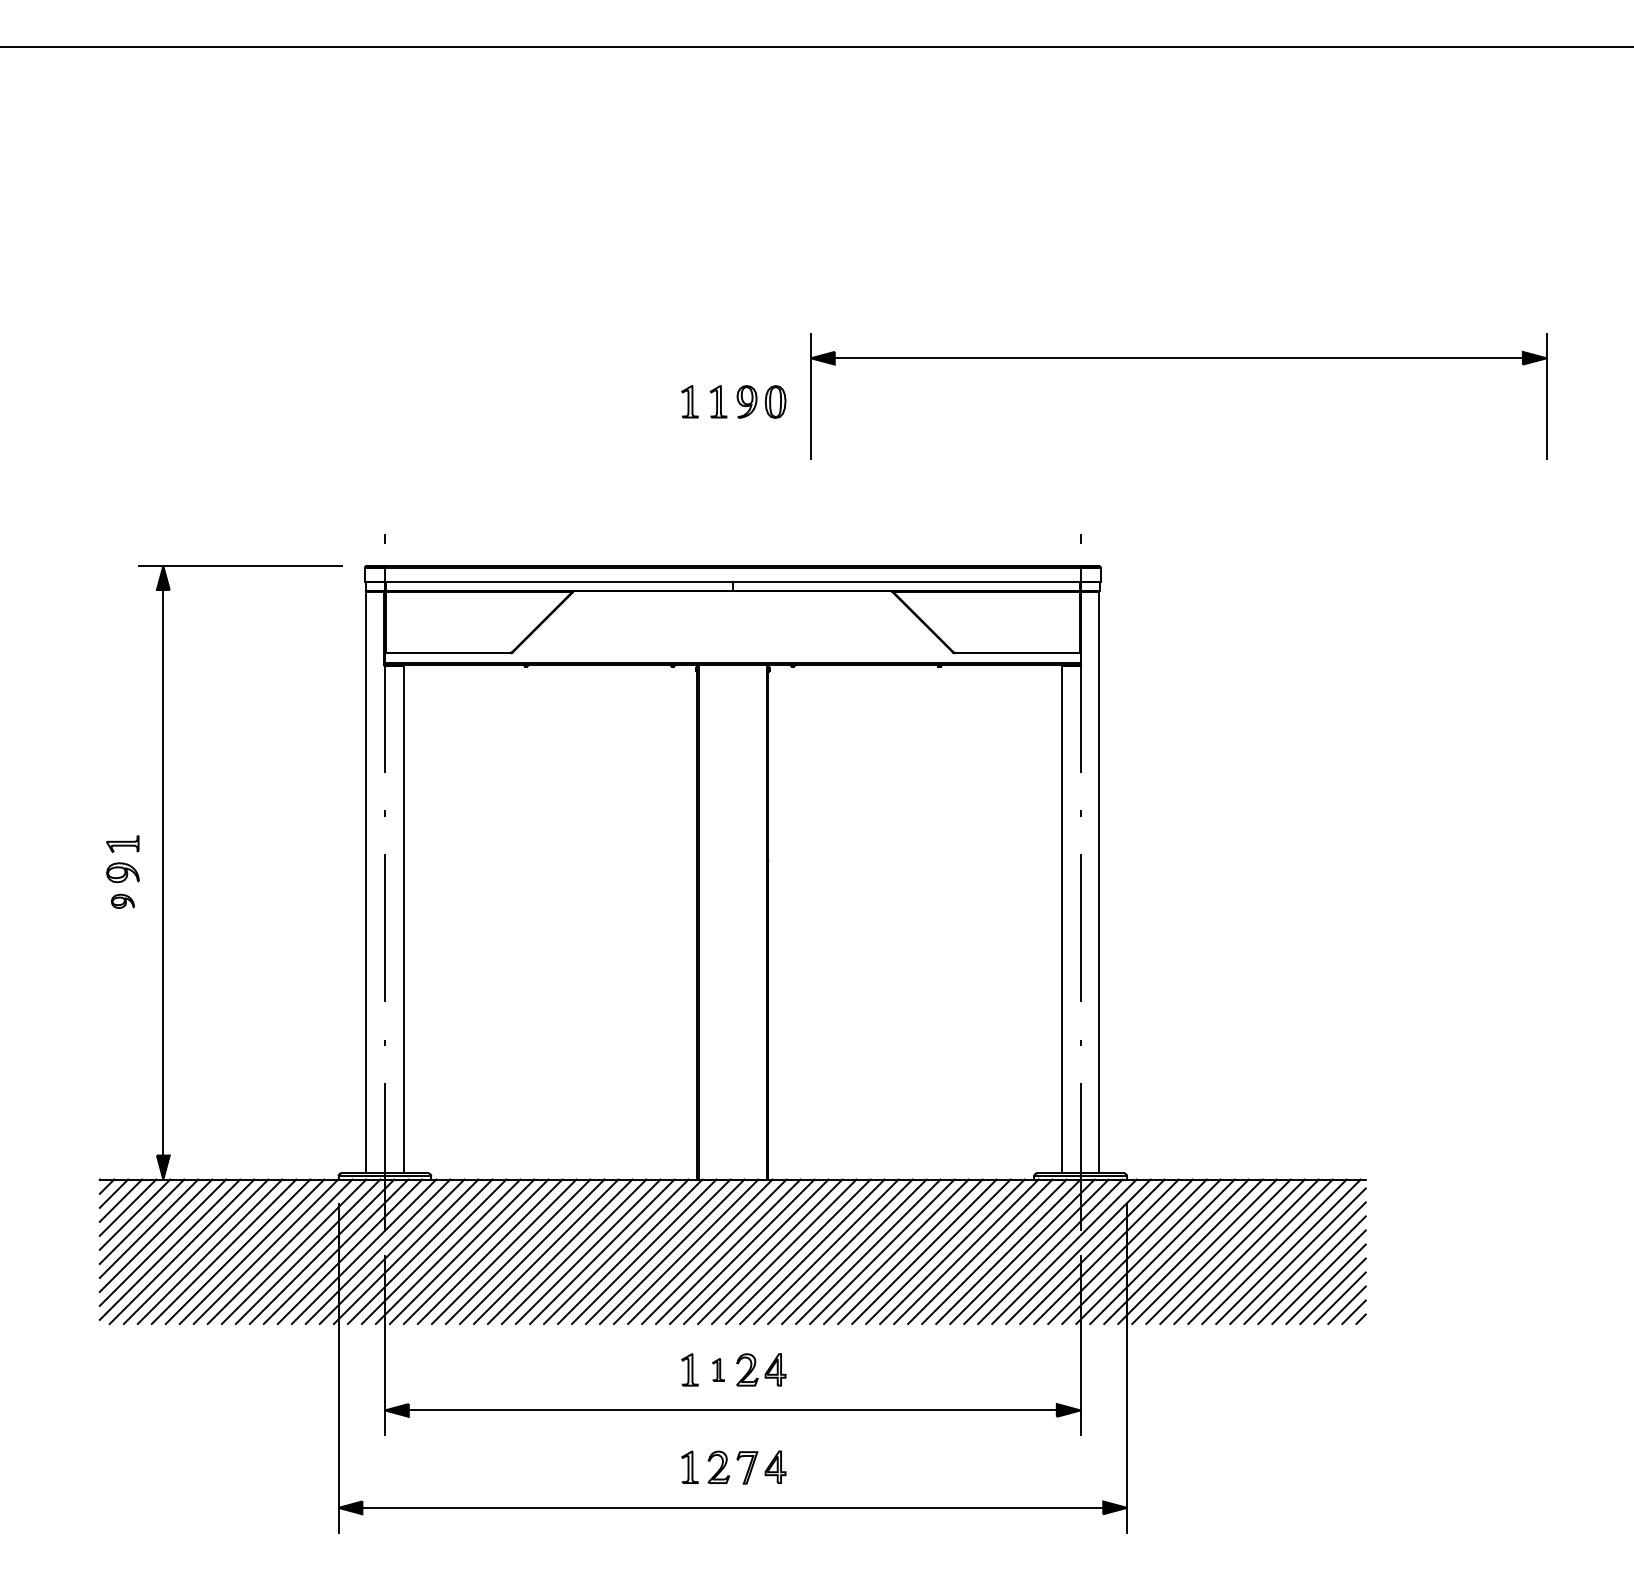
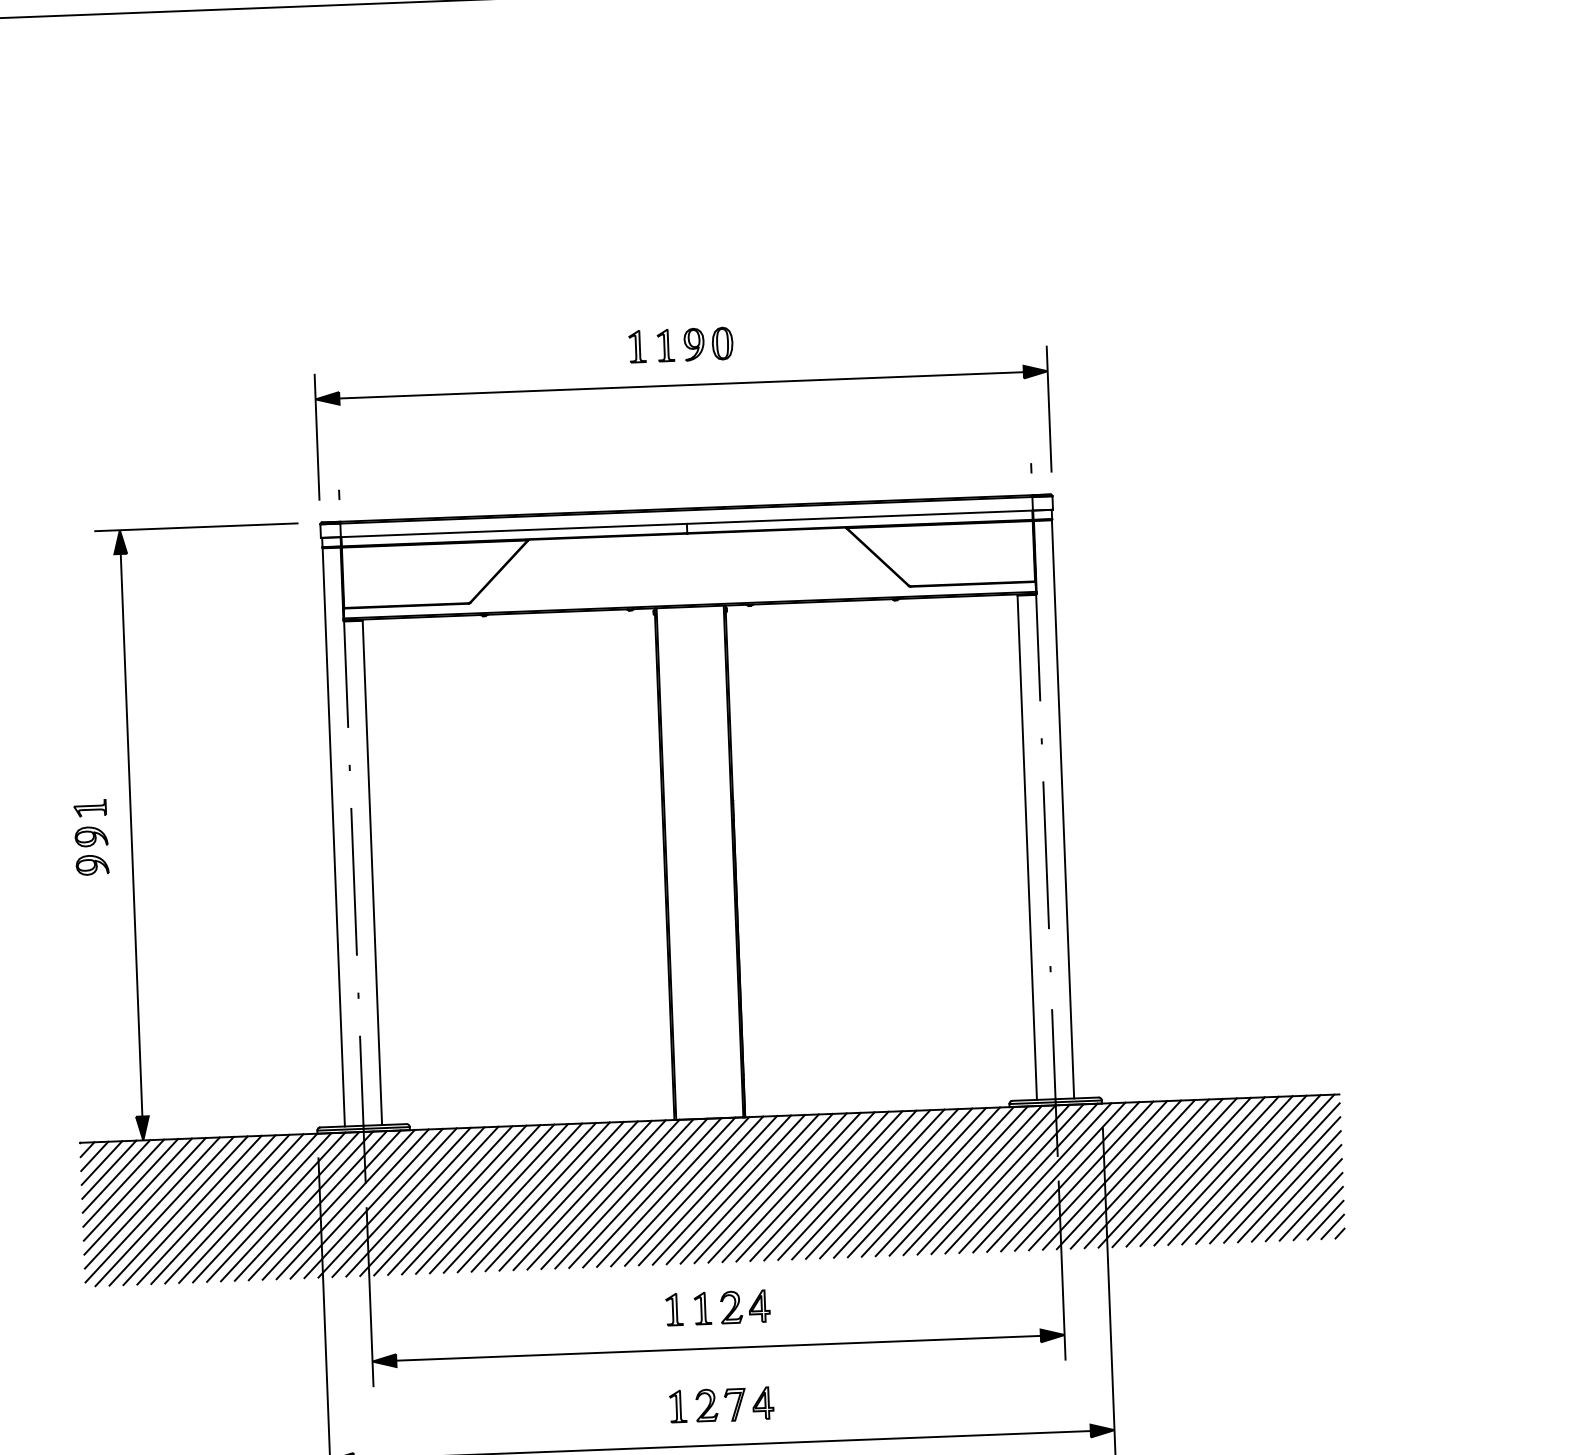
part: (1178, 358) -> (681, 385), moved
part: (122, 901) -> (92, 865), size x1.43
part: (718, 1369) -> (702, 1308), size x1.43

